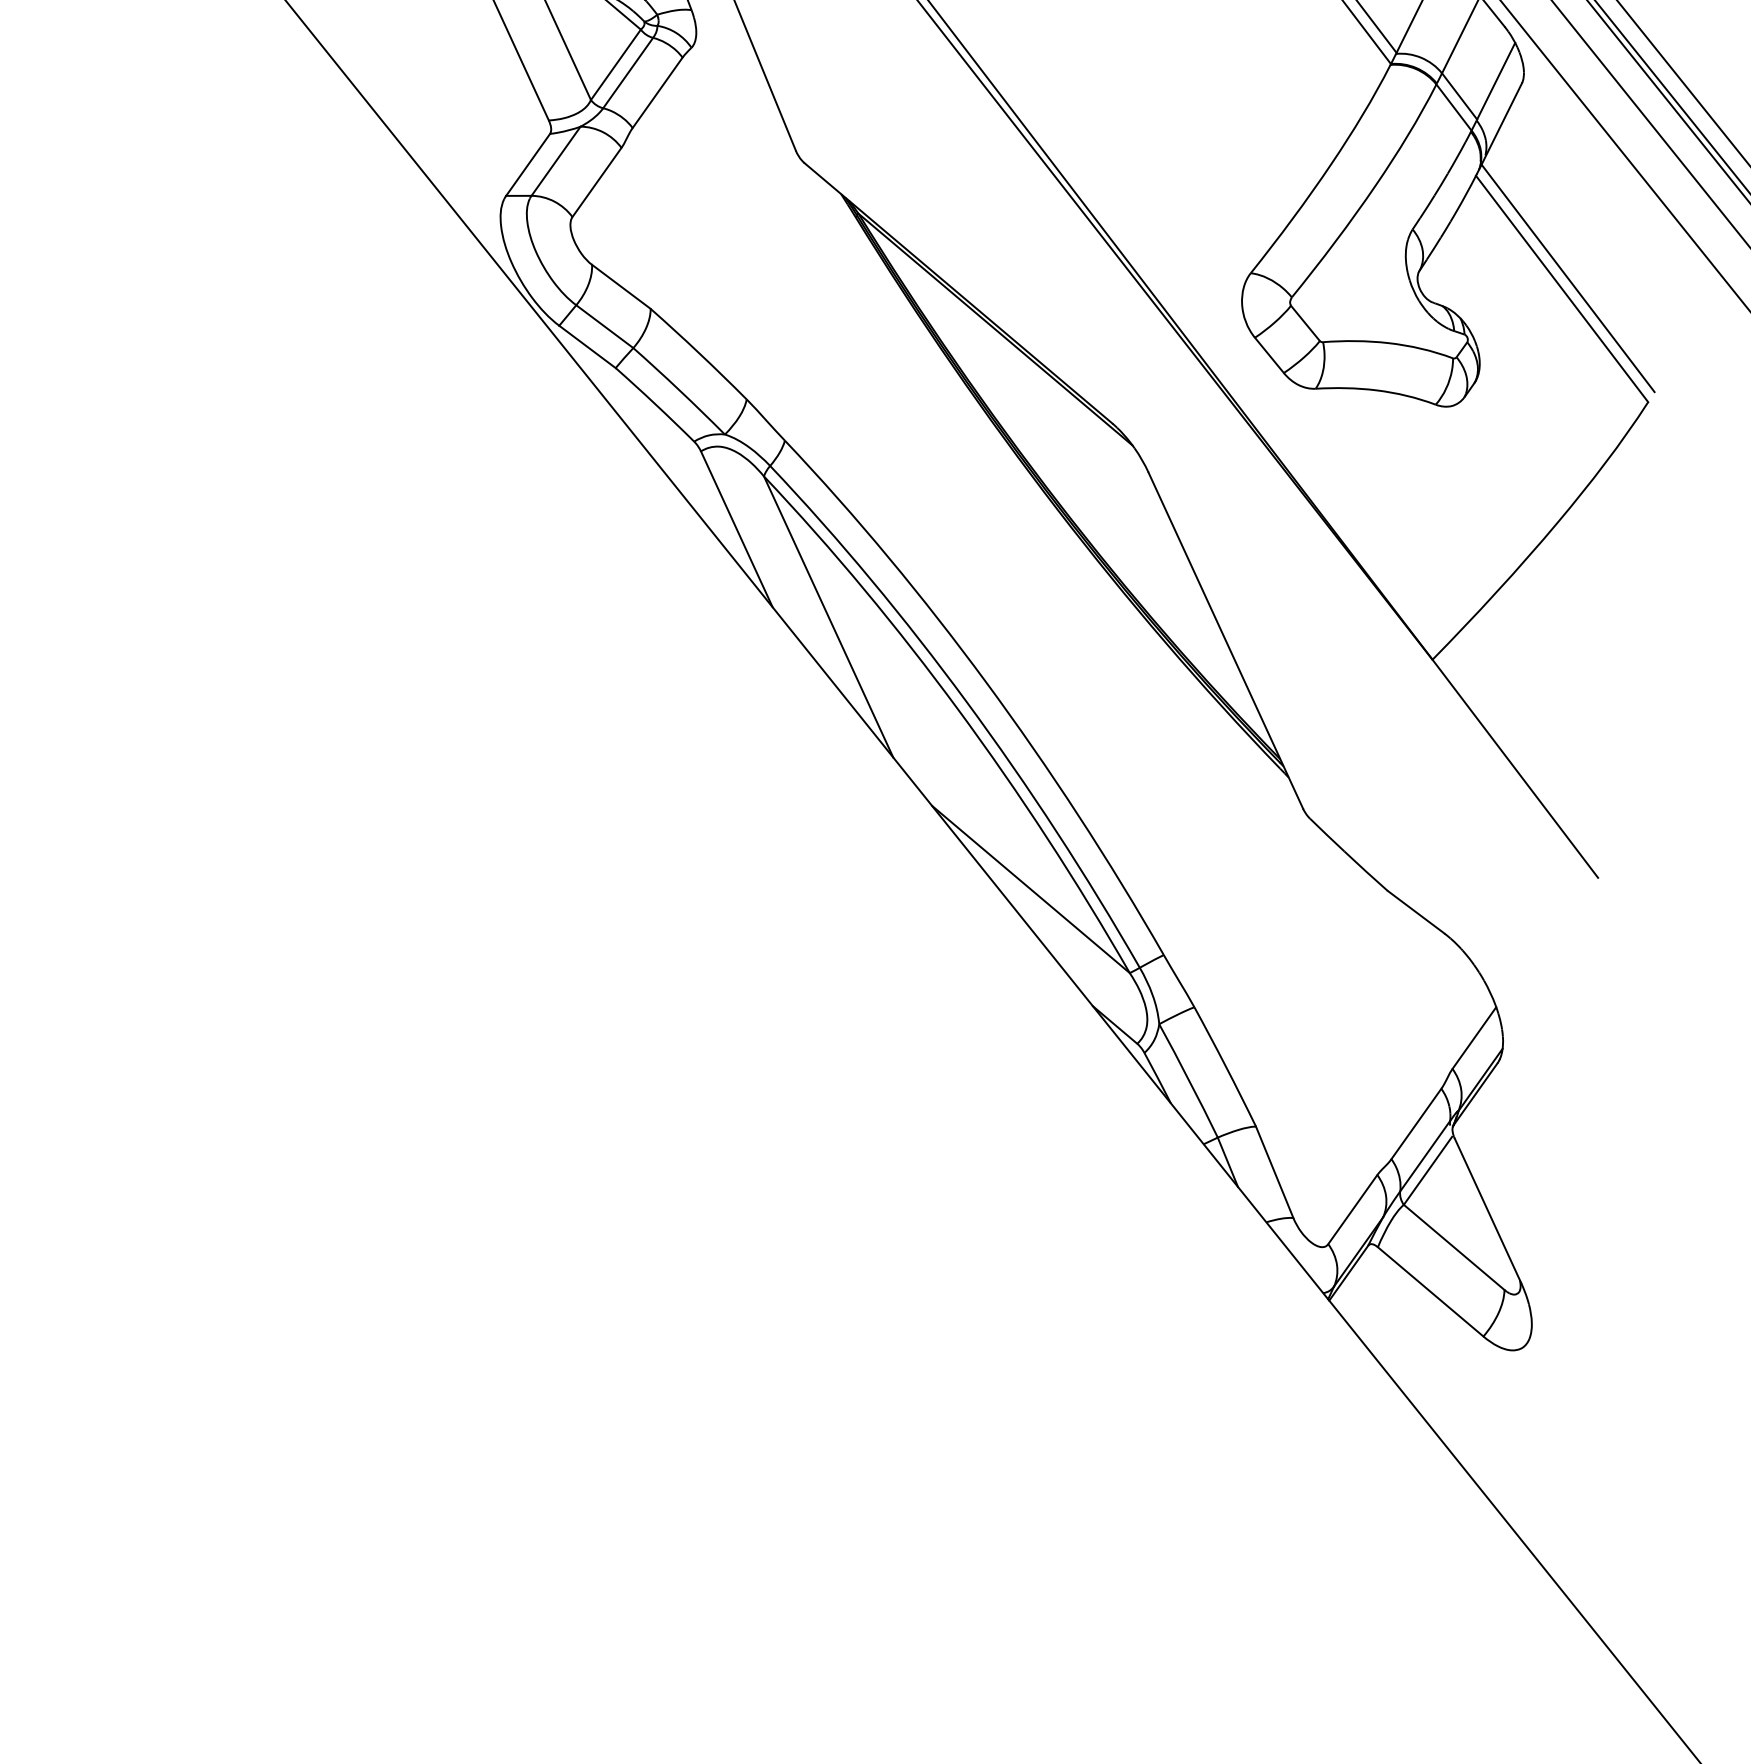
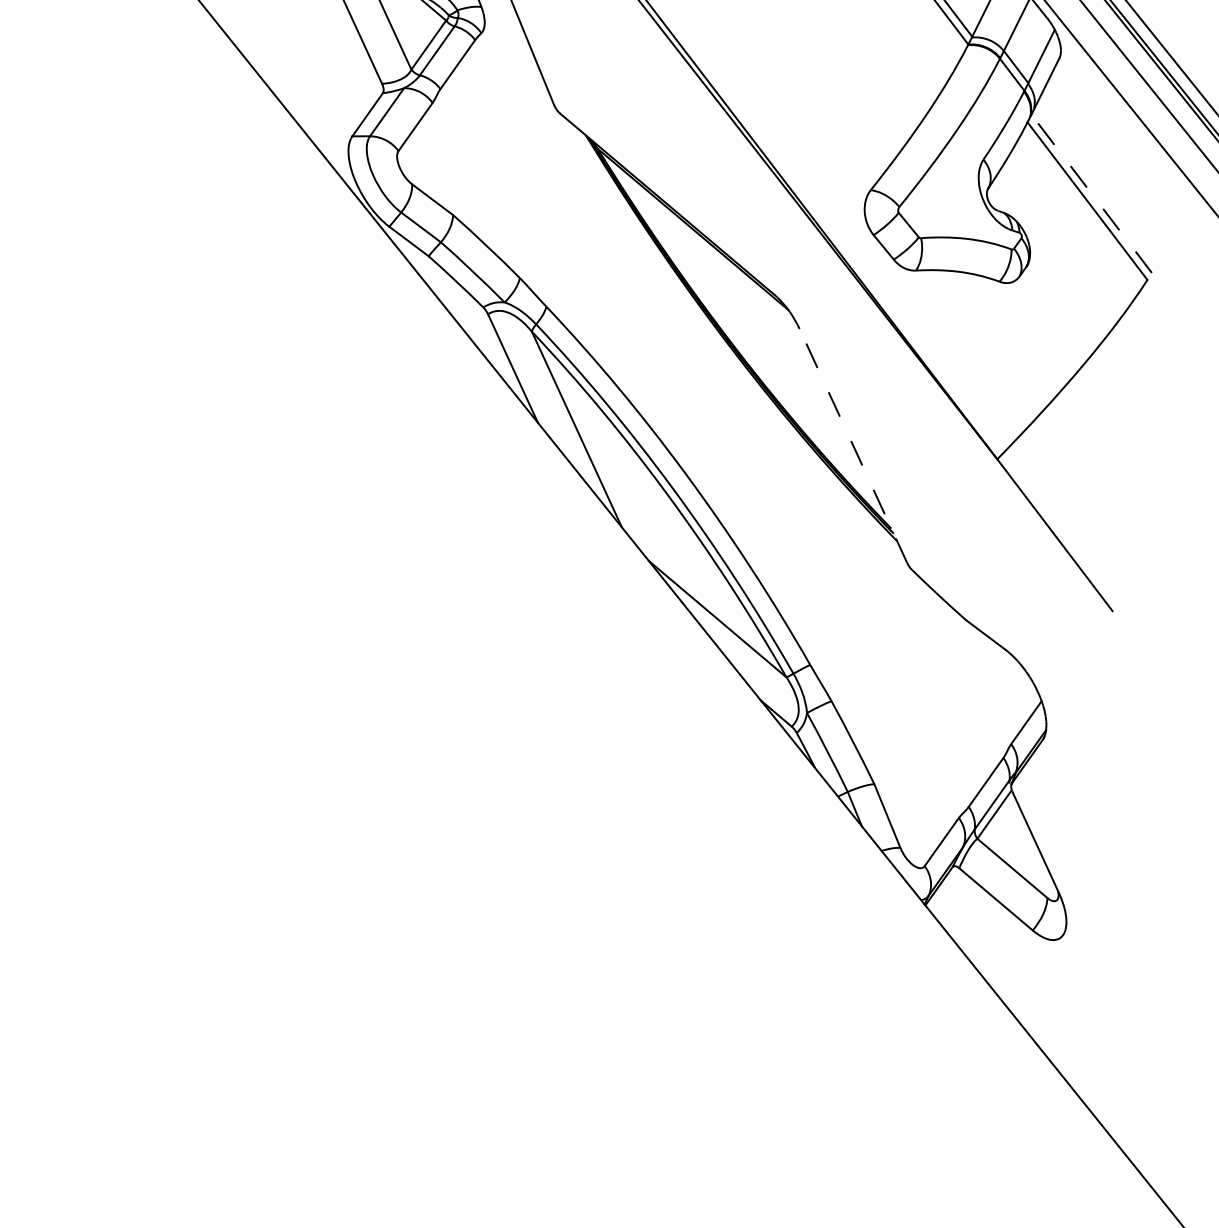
line: (1567, 277) -> (1091, 193), solid -> dashed
line: (1225, 641) -> (853, 446), solid -> dashed

